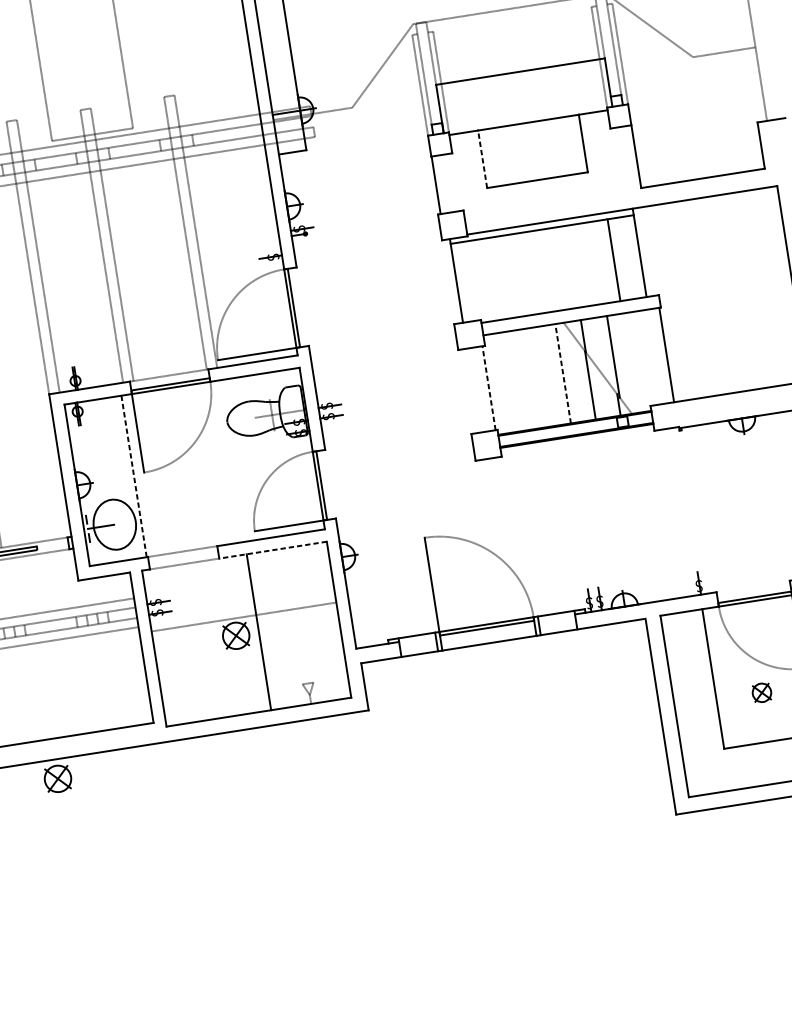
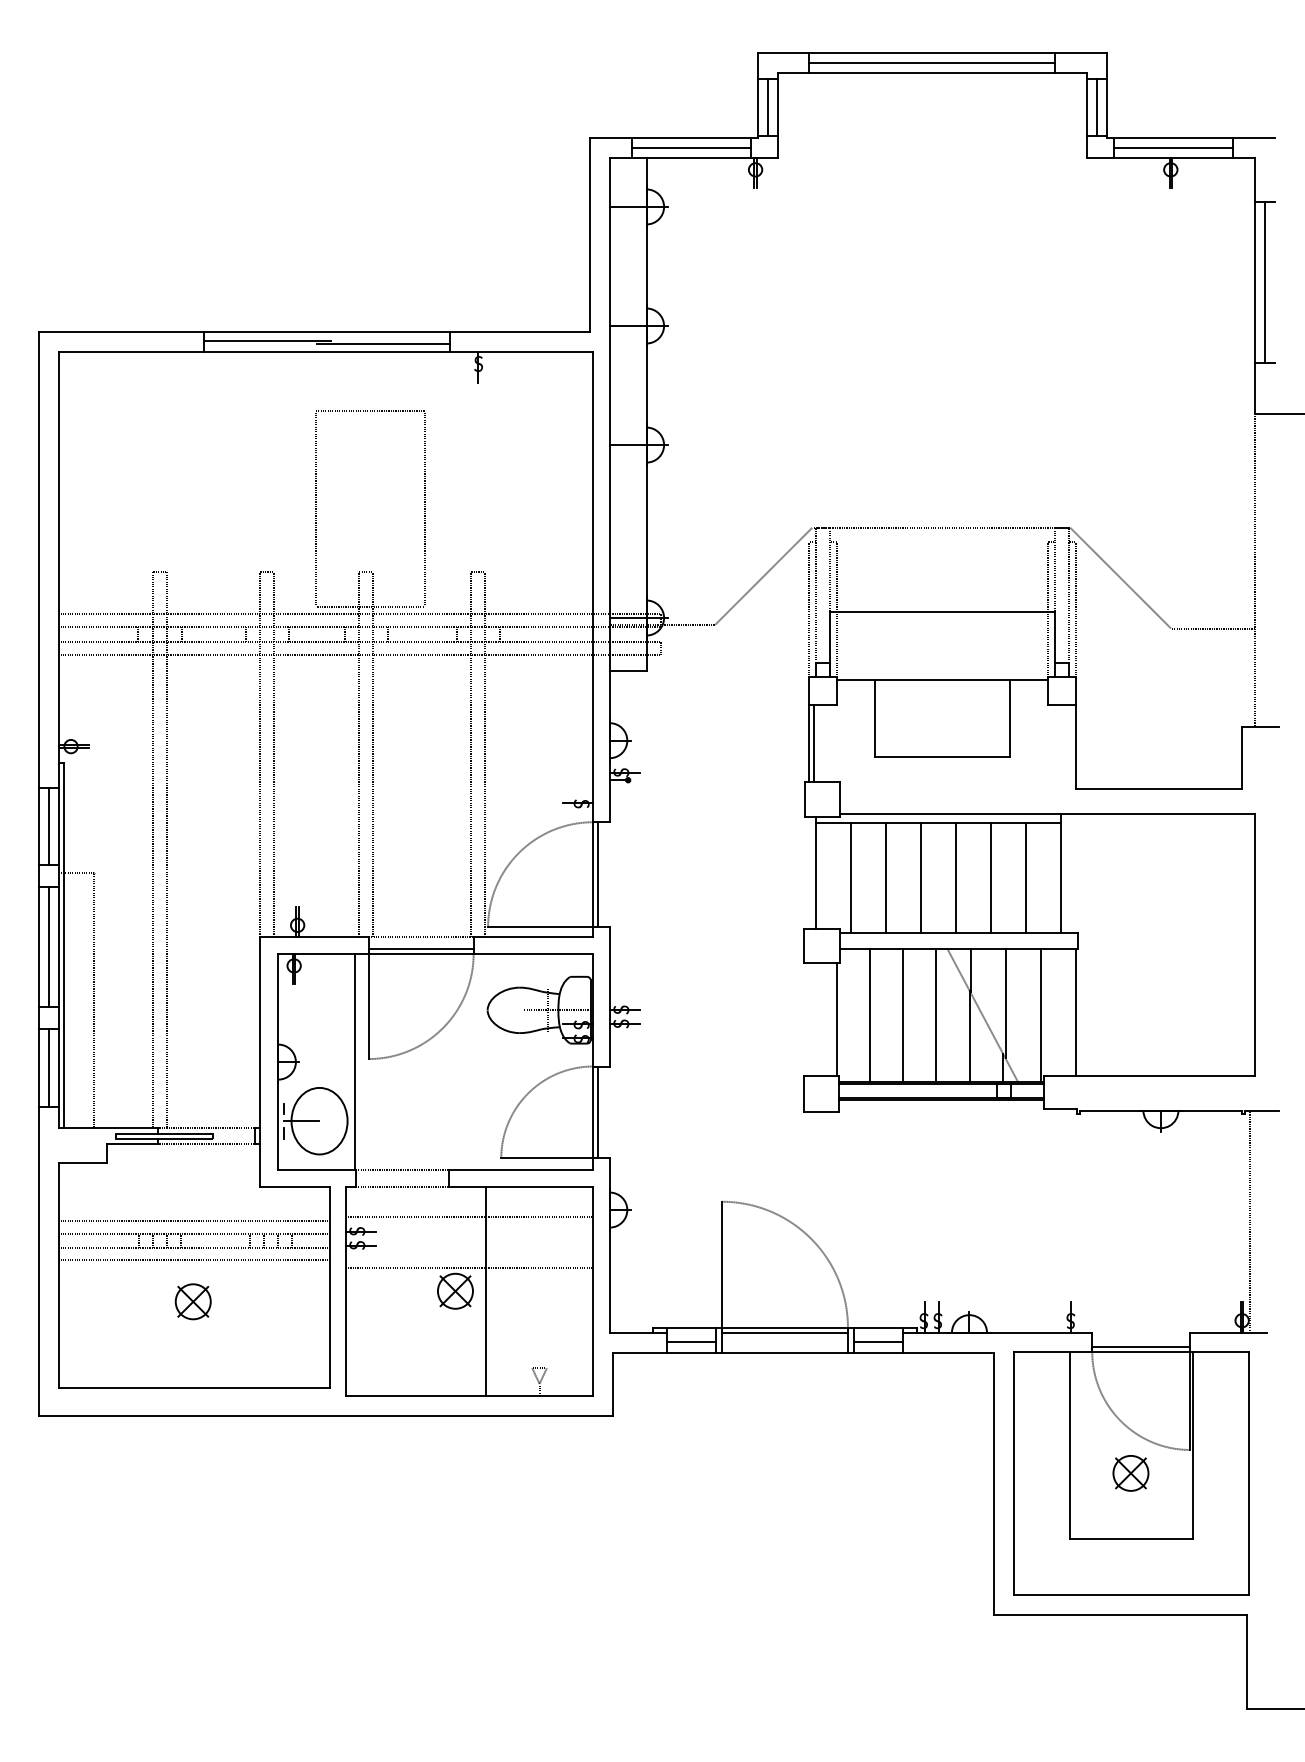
line: (482, 158) -> (875, 718), dashed -> solid
line: (439, 184) -> (813, 742), added
line: (588, 264) -> (991, 877), added
line: (561, 268) -> (956, 877), added
line: (535, 272) -> (921, 877), added
line: (509, 276) -> (886, 877), added
line: (483, 280) -> (851, 877), added
line: (640, 361) -> (1040, 1015), added
line: (563, 373) -> (936, 1015), dashed -> solid
line: (538, 377) -> (903, 1015), added
line: (513, 381) -> (869, 1015), added
line: (488, 387) -> (836, 1018), dashed -> solid
line: (134, 476) -> (354, 1062), dashed -> solid
line: (272, 549) -> (520, 1186), dashed -> solid
line: (237, 578) -> (469, 1216), added
line: (557, 623) -> (877, 1341), added
line: (418, 645) -> (691, 1341), added
part: (761, 692) -> (1130, 1473), size x1.43
part: (57, 778) -> (192, 1301), moved

